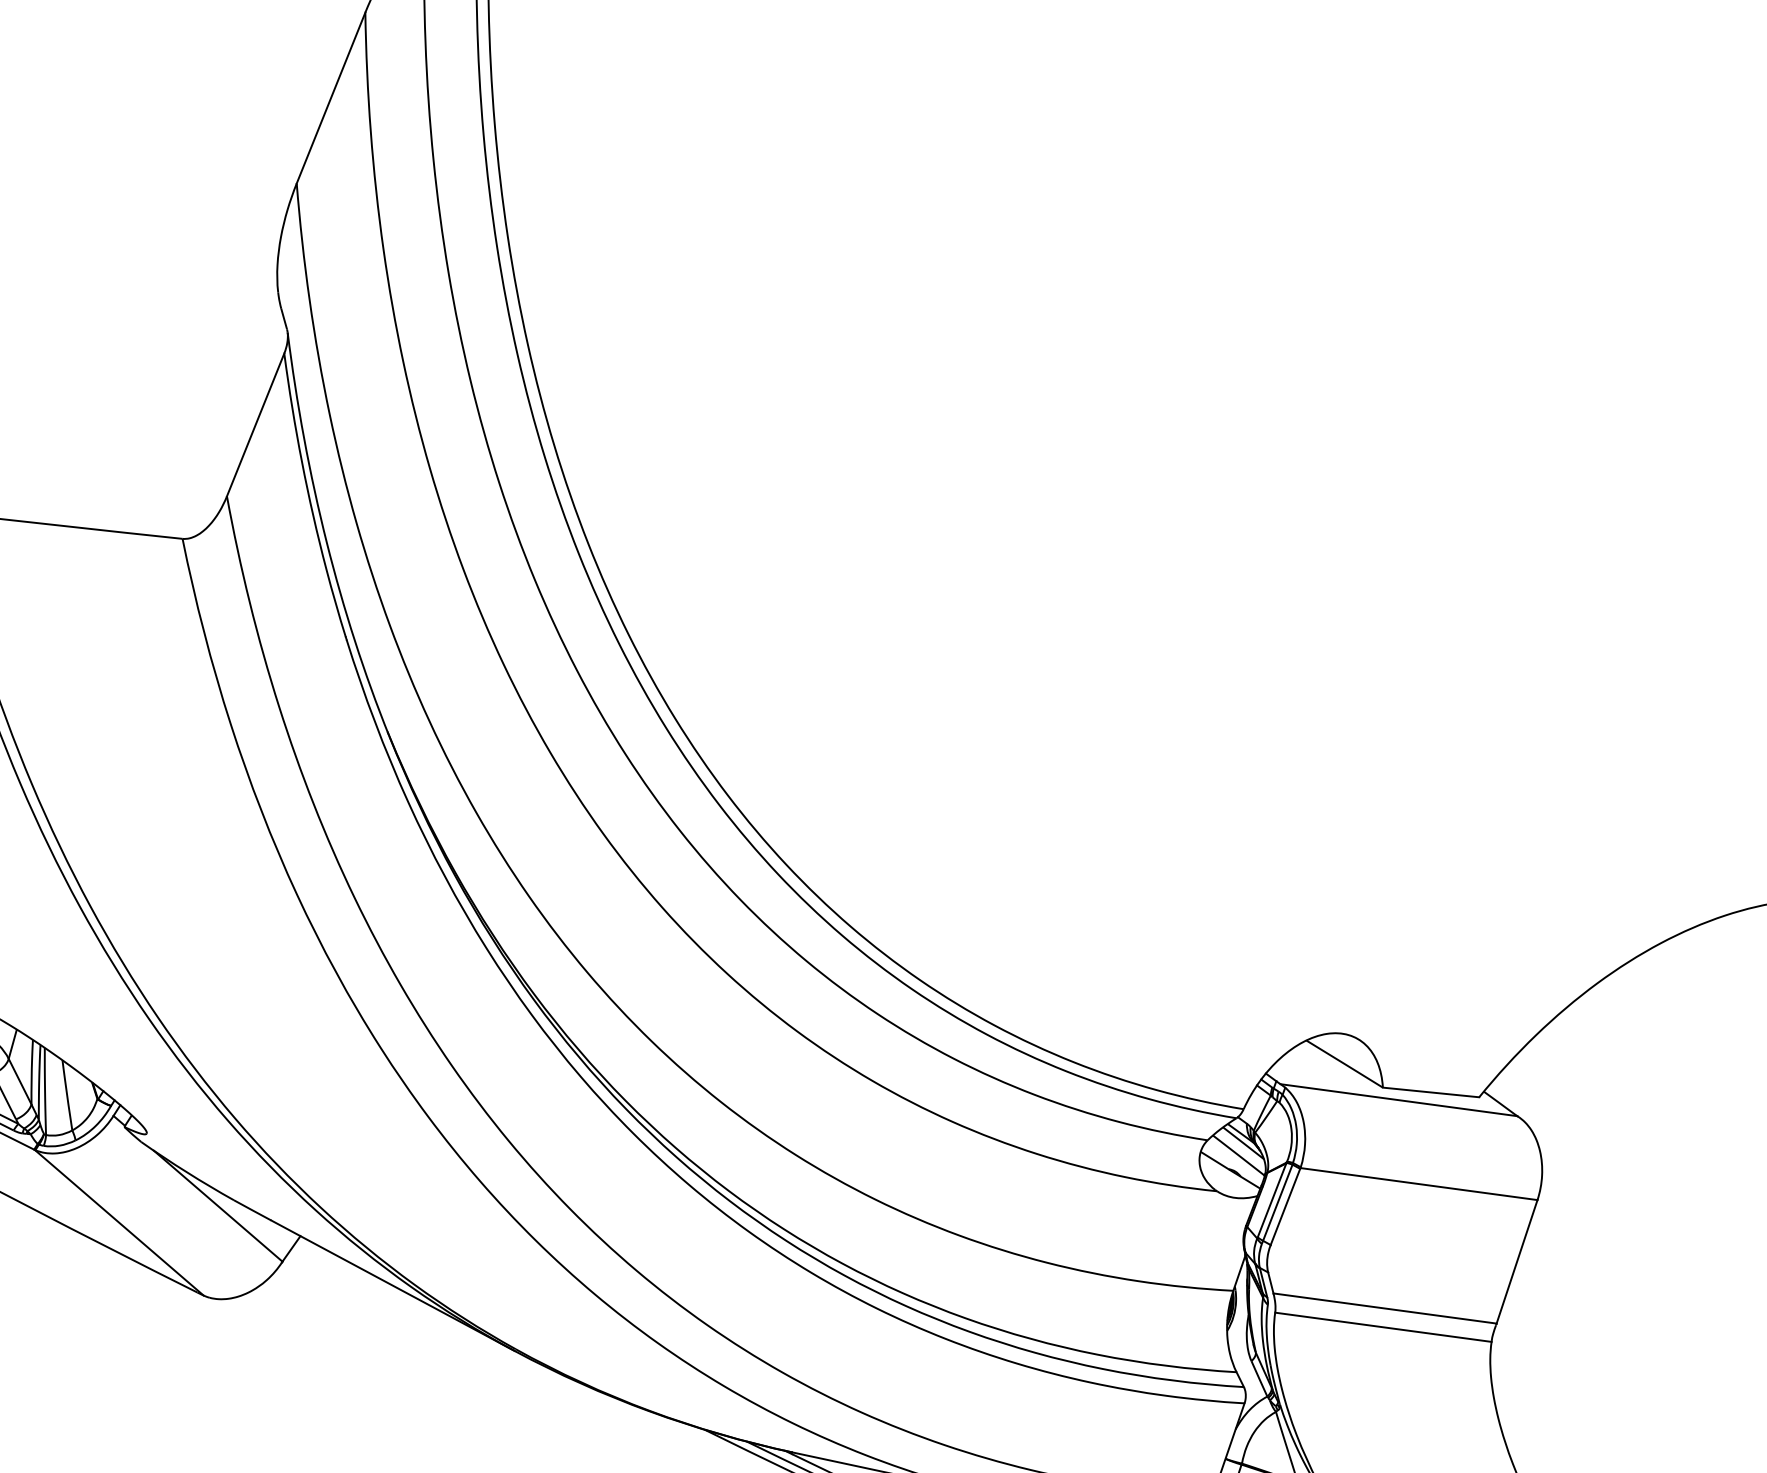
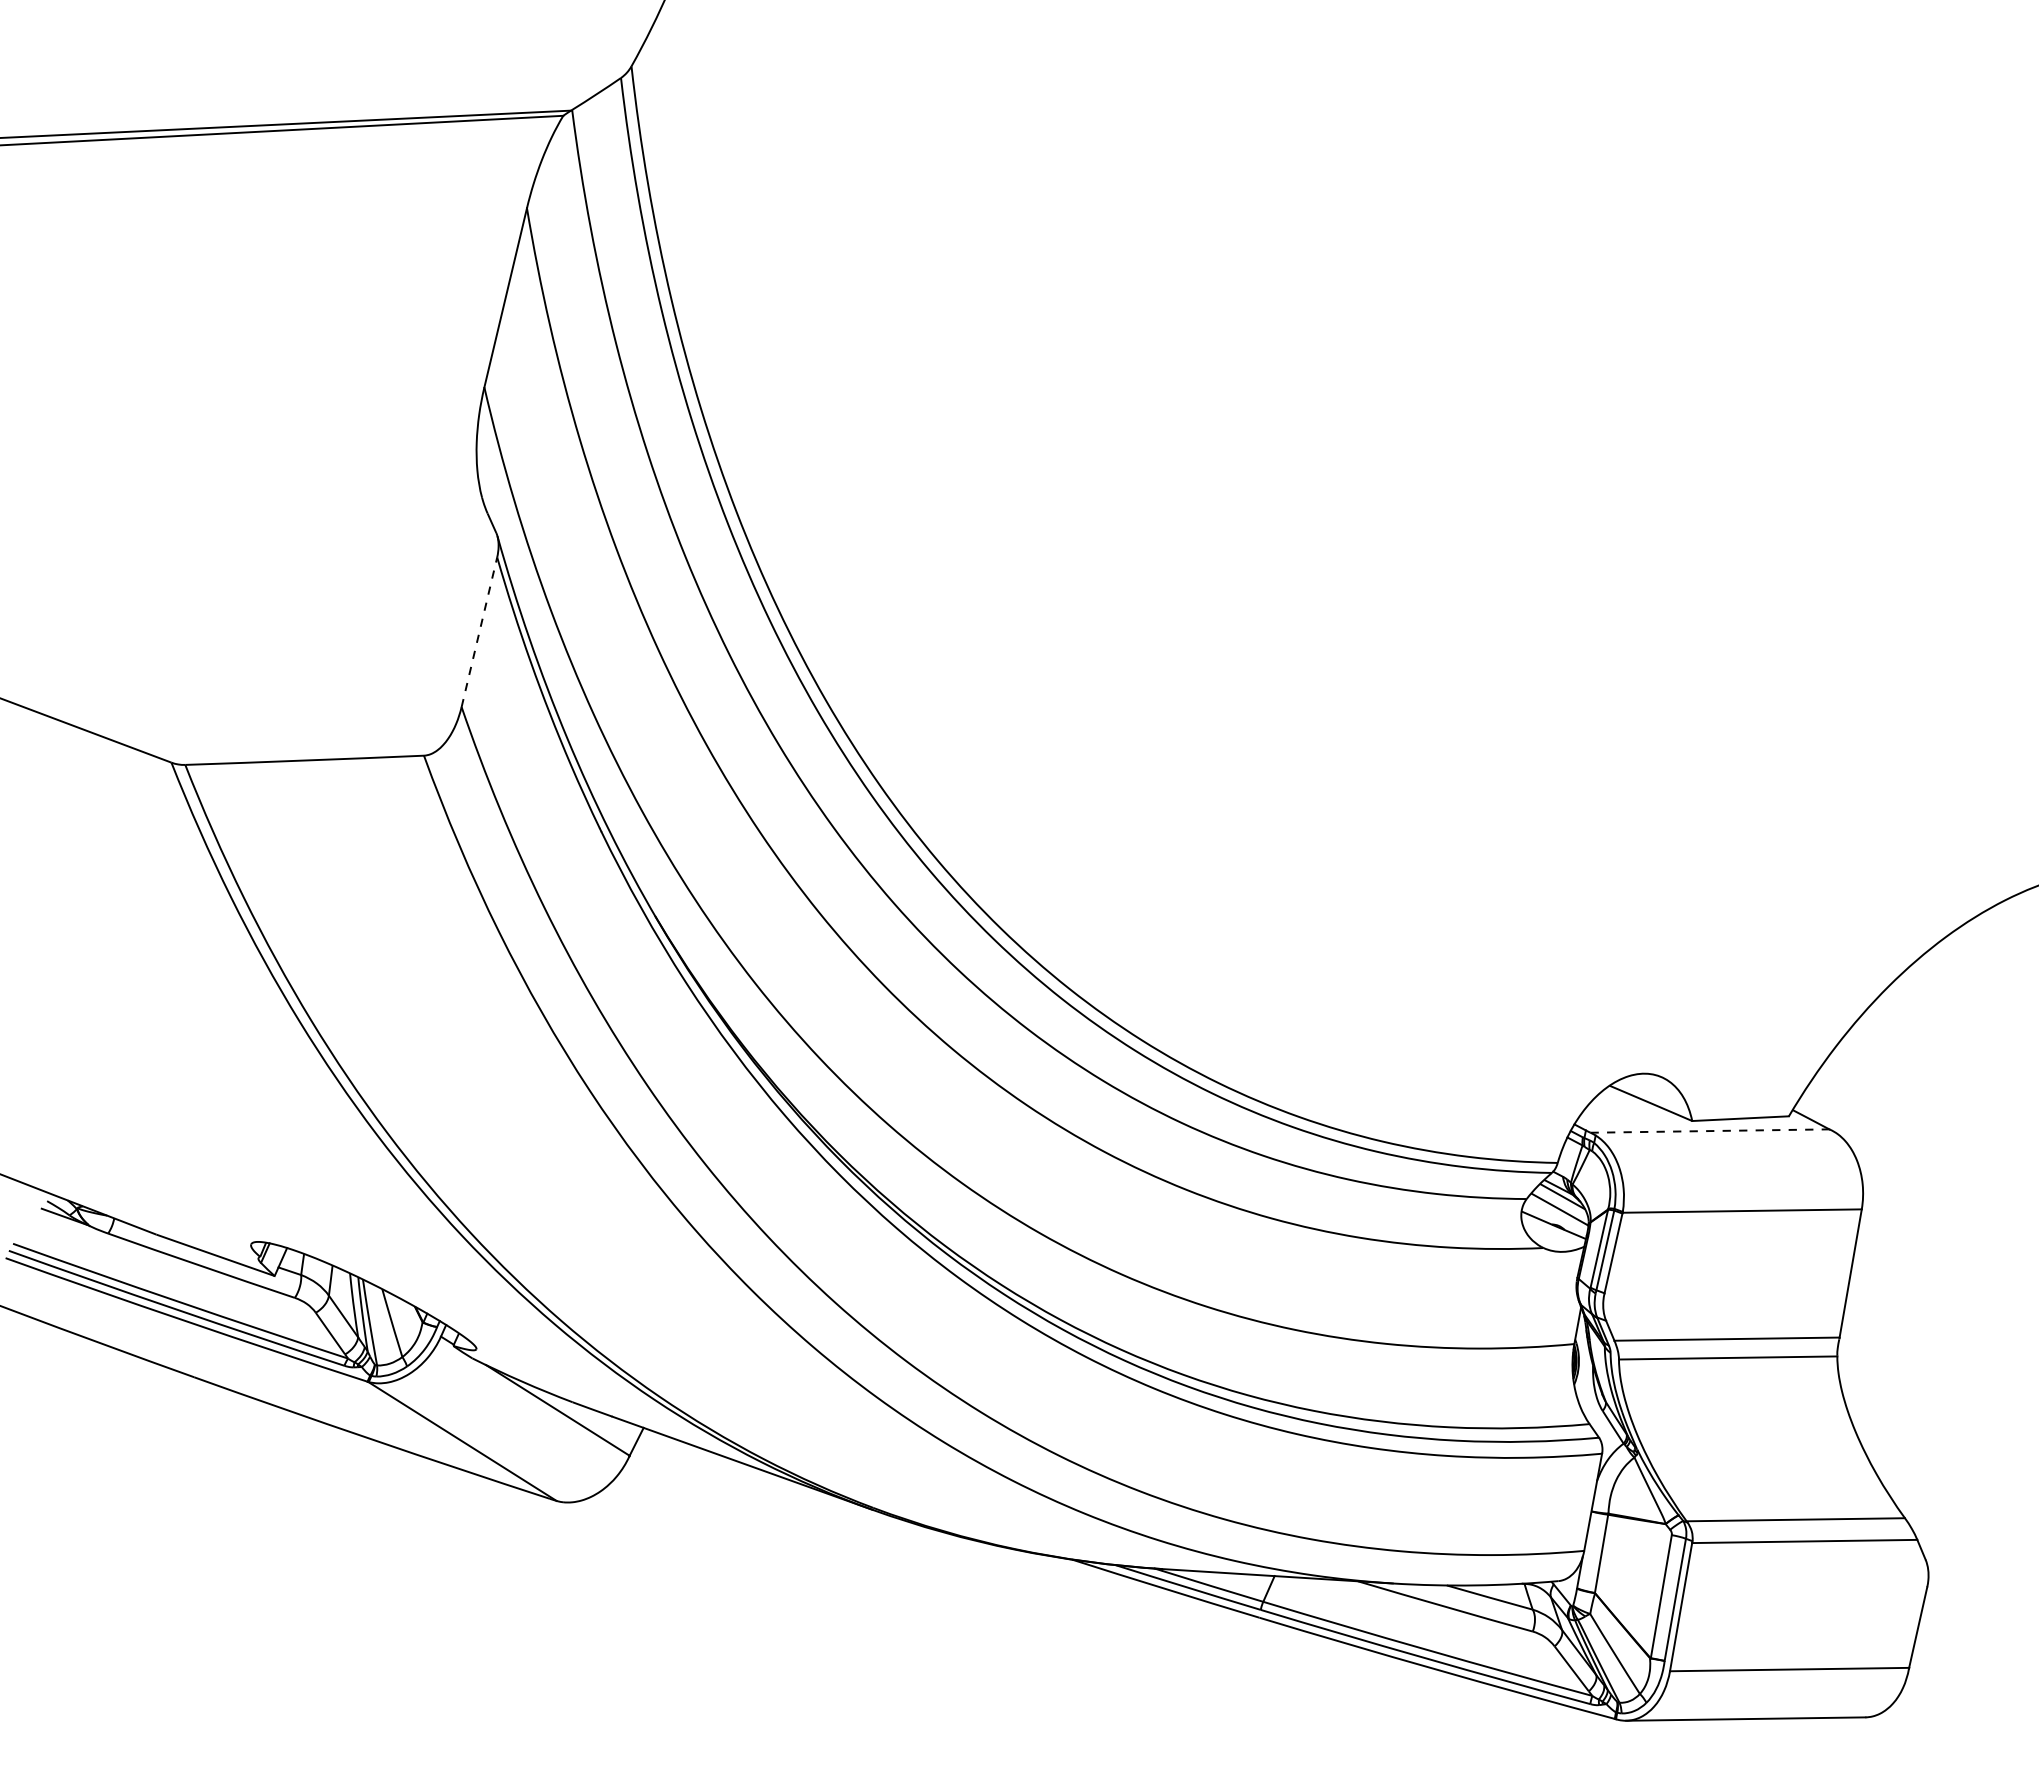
line: (255, 425) -> (479, 632), solid -> dashed
line: (1399, 1100) -> (1710, 1131), solid -> dashed

